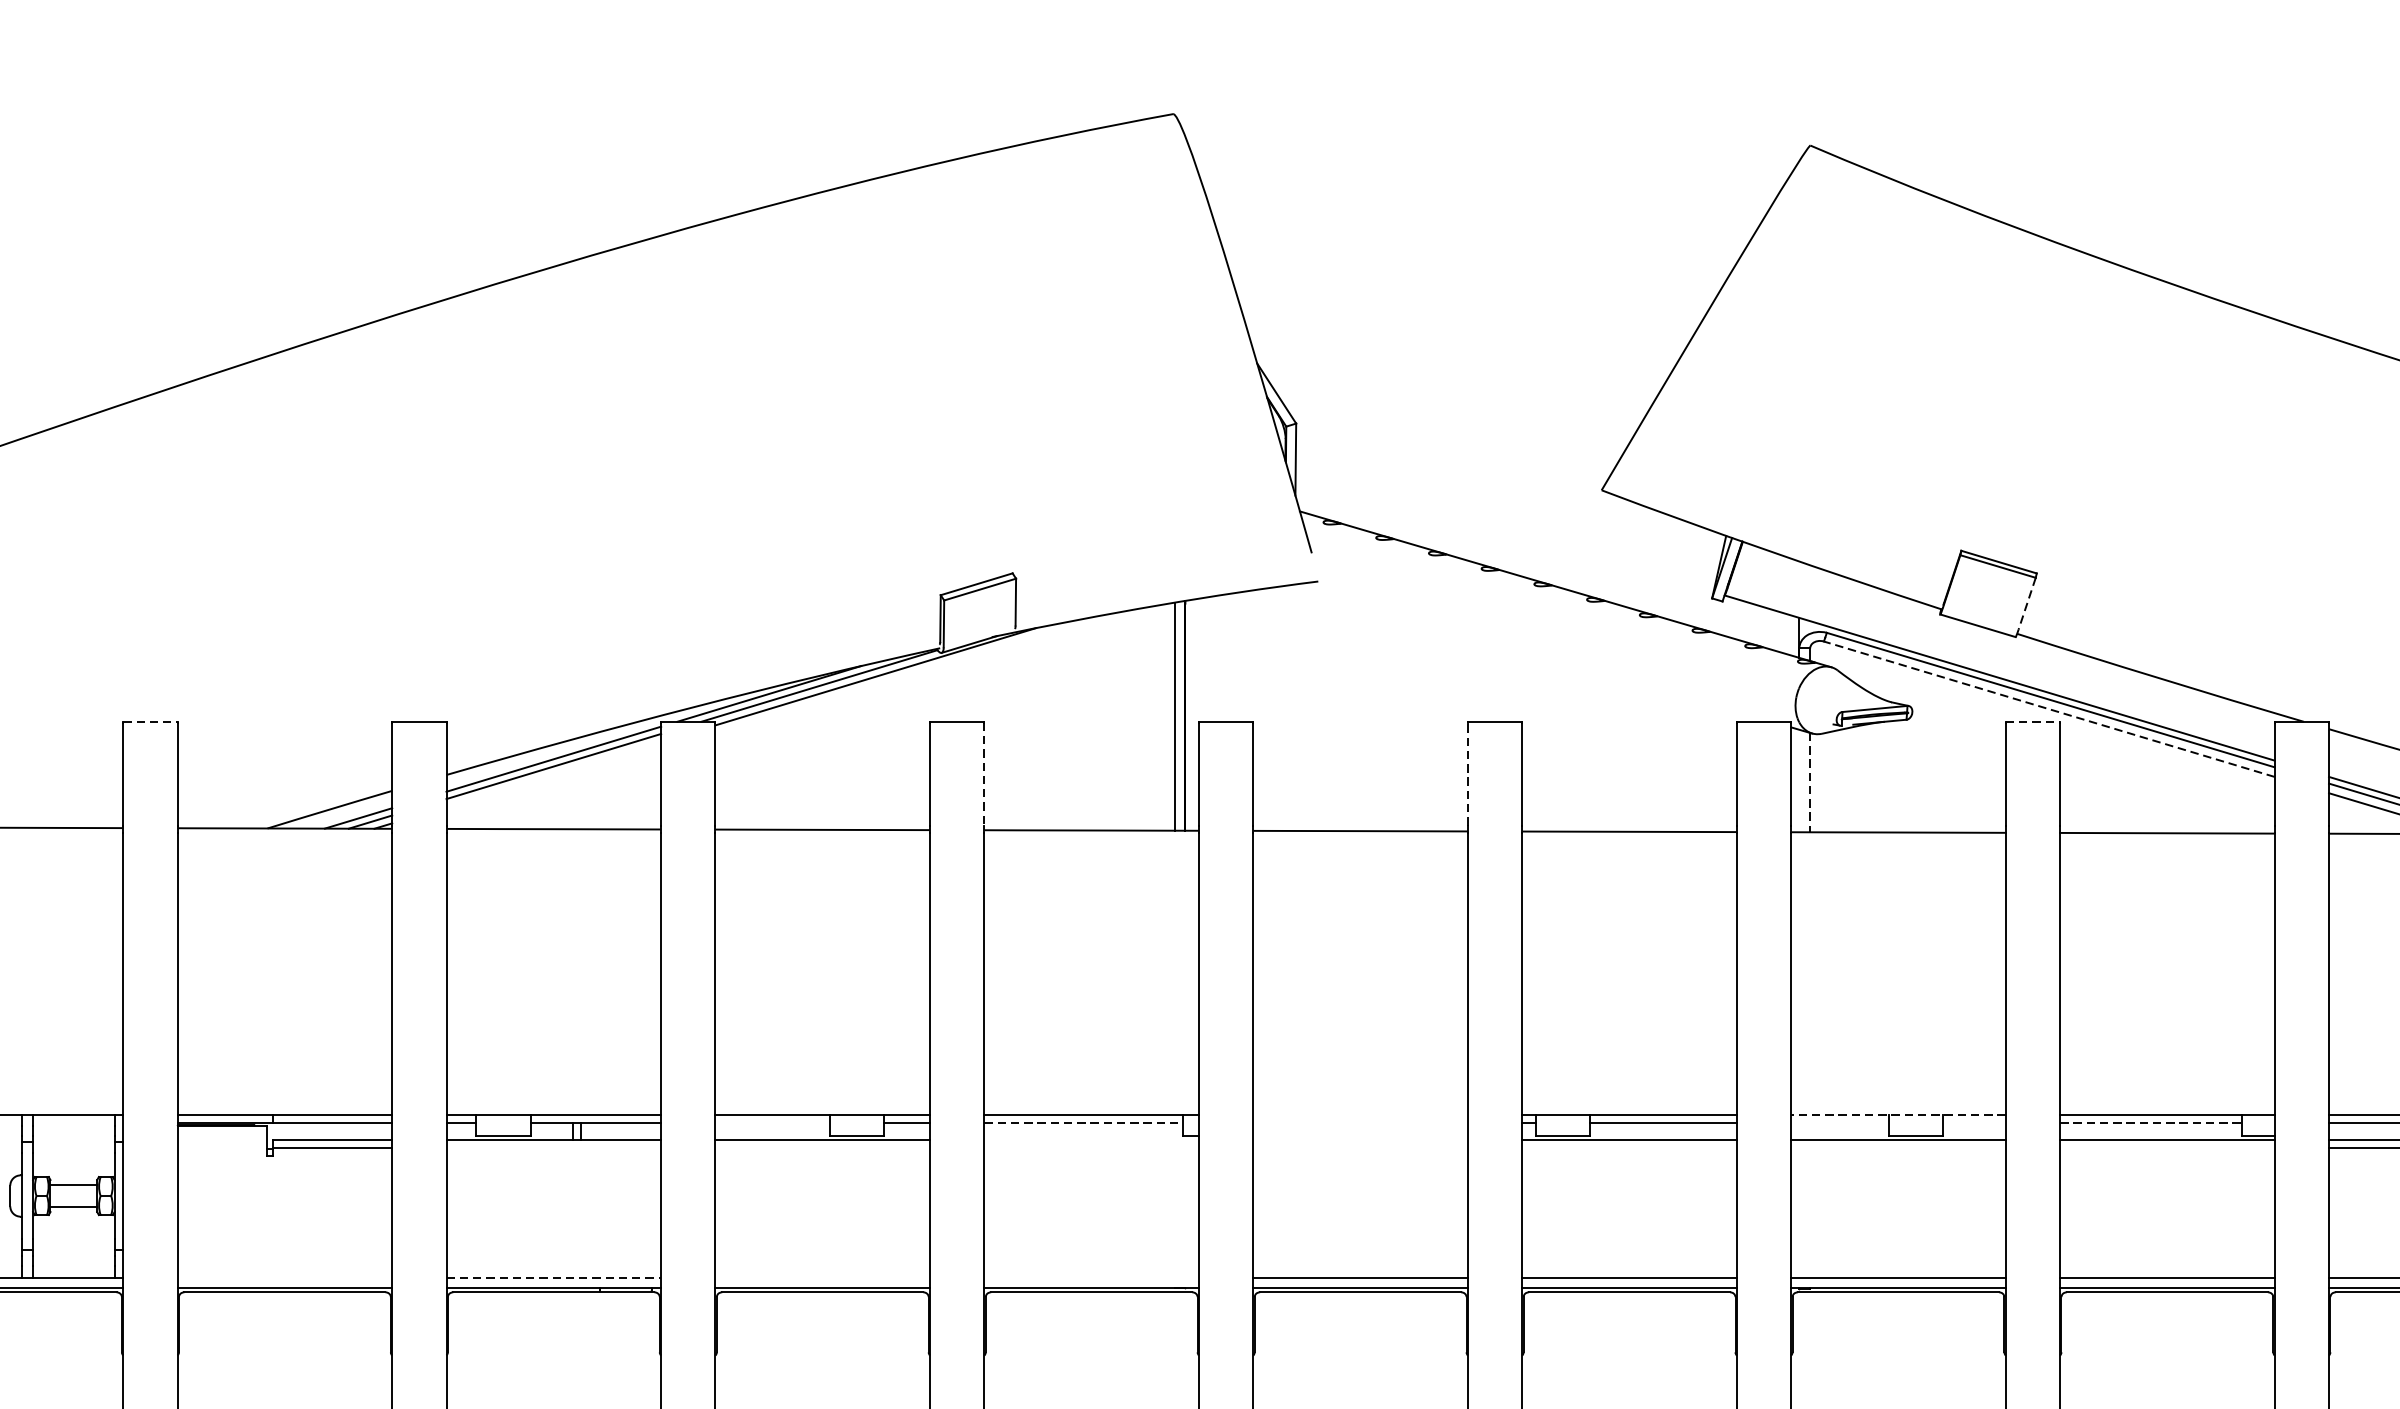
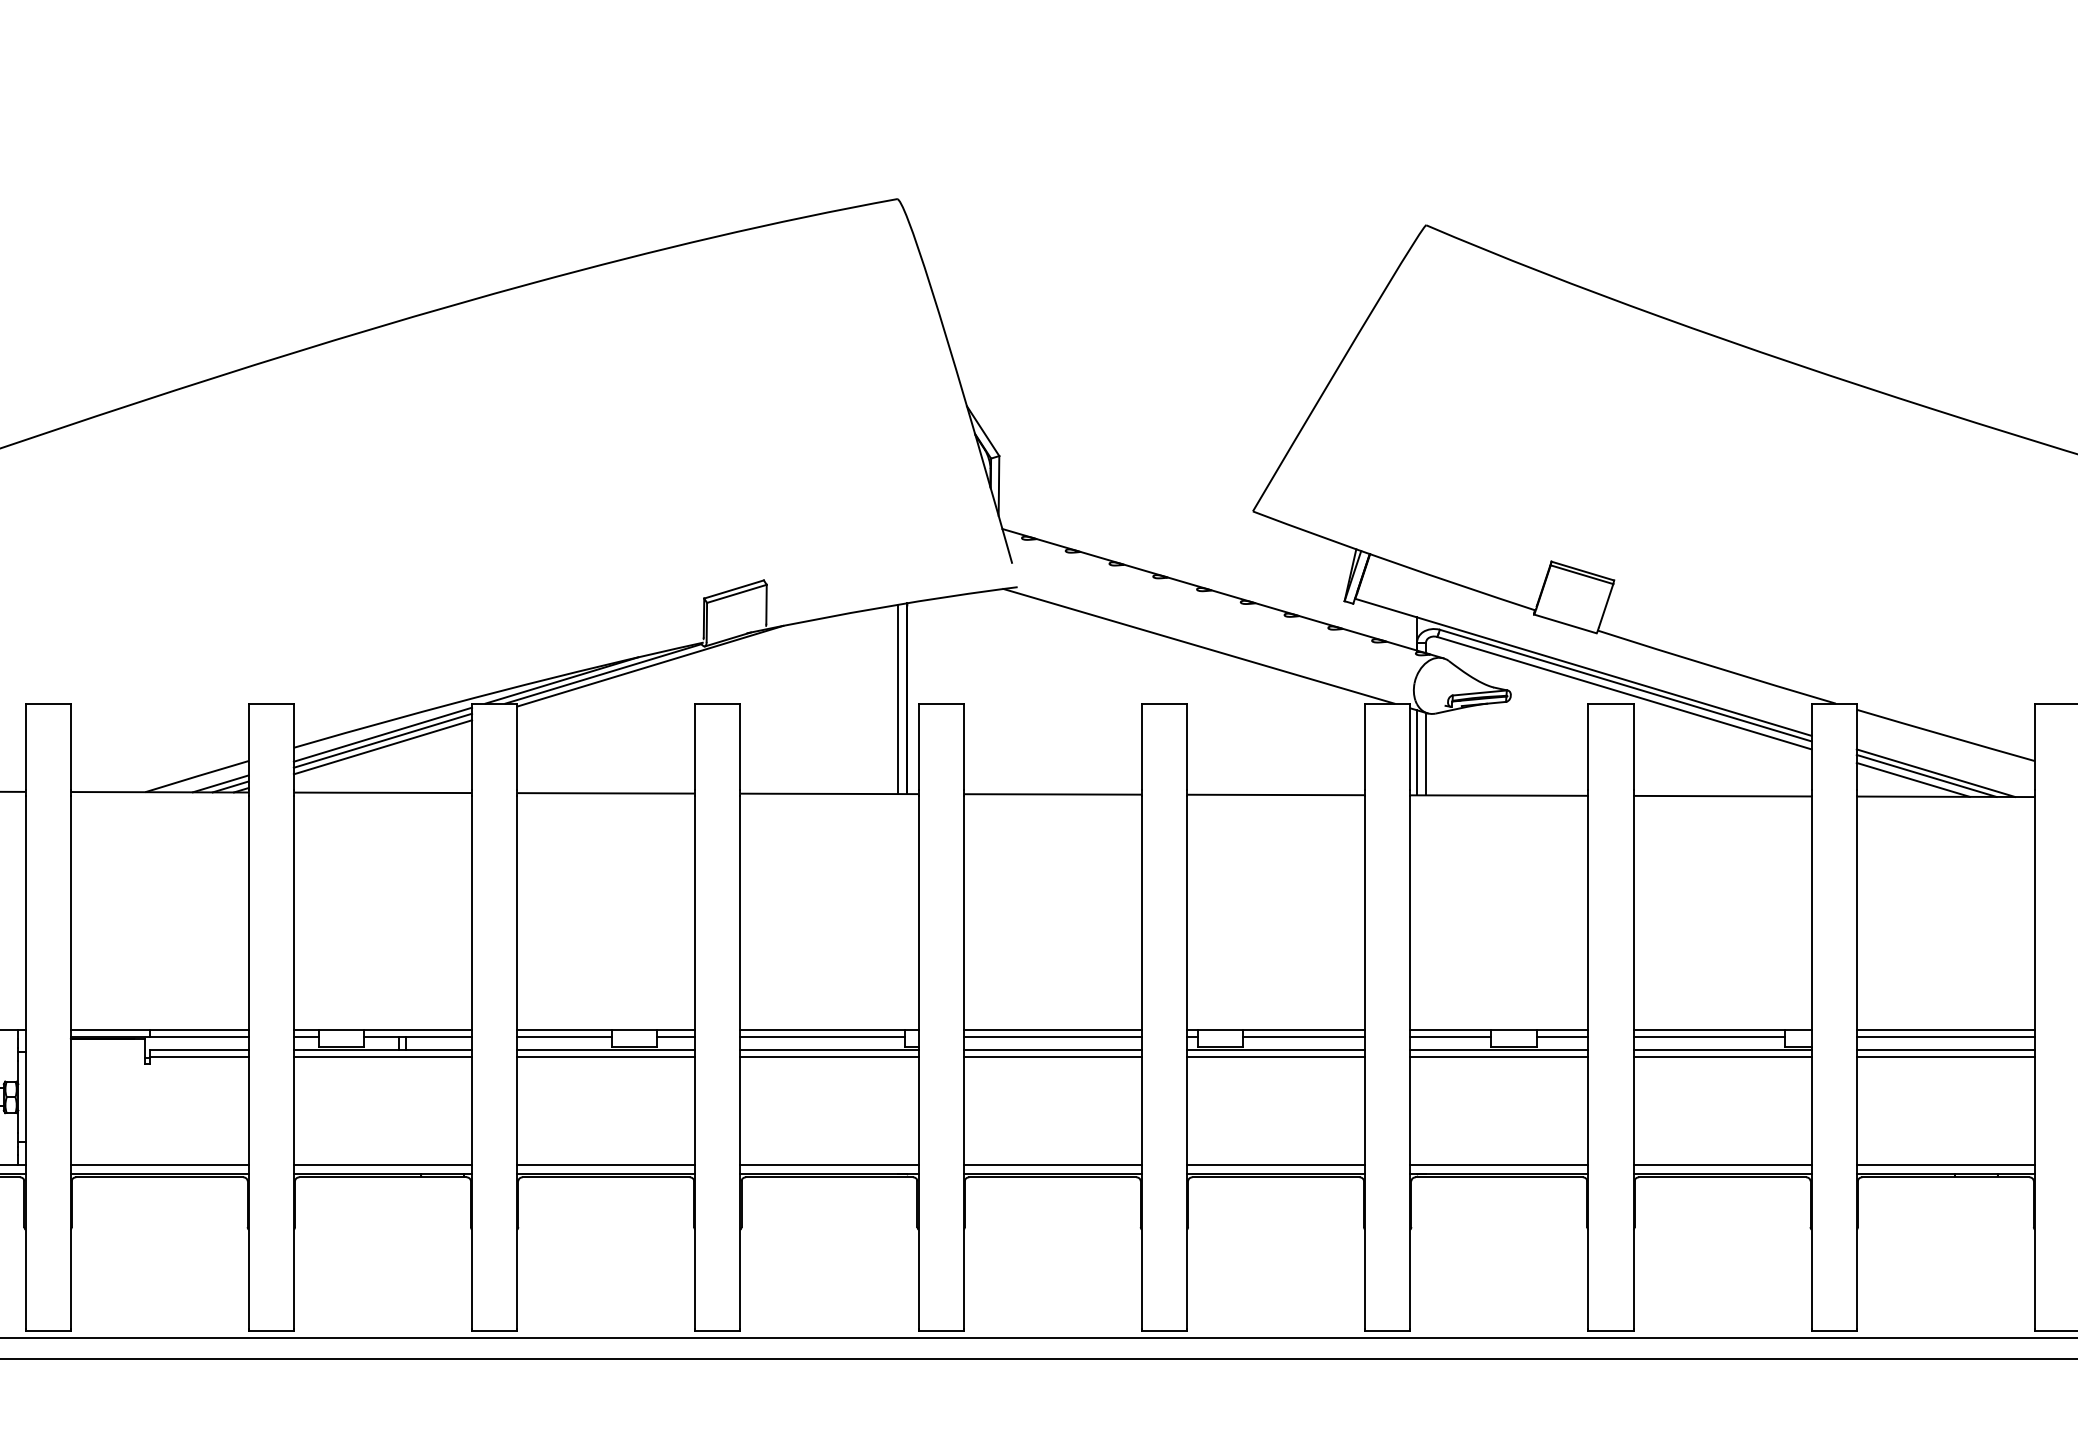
line: (2027, 603) -> (1606, 605), dashed -> solid
line: (1536, 651) -> (1198, 645), added
line: (2049, 709) -> (1624, 693), dashed -> solid
line: (150, 721) -> (48, 703), dashed -> solid
line: (2032, 721) -> (1610, 703), dashed -> solid
line: (553, 774) -> (382, 747), added
line: (984, 774) -> (740, 747), dashed -> solid
line: (1467, 774) -> (1141, 747), dashed -> solid
line: (1799, 780) -> (1417, 752), added
line: (1810, 783) -> (1426, 754), dashed -> solid
line: (1360, 1114) -> (1052, 1029), added
line: (1897, 1114) -> (1498, 1029), dashed -> solid
line: (772, 1122) -> (564, 1036), added
line: (1084, 1122) -> (823, 1036), dashed -> solid
line: (1360, 1122) -> (1052, 1036), added
line: (1839, 1122) -> (1450, 1036), added
line: (1974, 1122) -> (1562, 1036), added
line: (2151, 1122) -> (1709, 1036), dashed -> solid
line: (1091, 1139) -> (829, 1050), added
line: (1360, 1139) -> (1052, 1050), added
line: (553, 1148) -> (382, 1057), added
line: (823, 1148) -> (606, 1057), added
line: (1091, 1148) -> (829, 1057), added
line: (1360, 1148) -> (1052, 1057), added
line: (1628, 1148) -> (1275, 1057), added
line: (1898, 1148) -> (1499, 1057), added
line: (2167, 1148) -> (1722, 1057), added
line: (284, 1278) -> (159, 1165), added
line: (554, 1278) -> (383, 1165), dashed -> solid
line: (823, 1278) -> (606, 1165), added
line: (1091, 1278) -> (829, 1165), added

